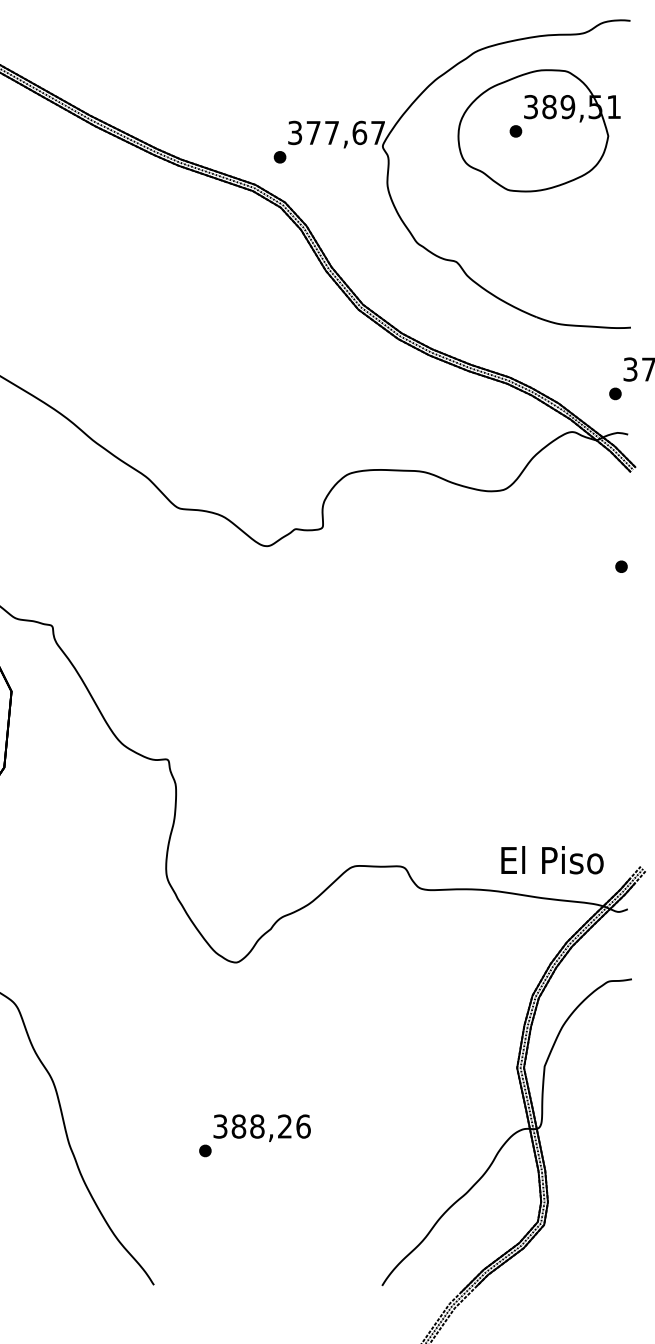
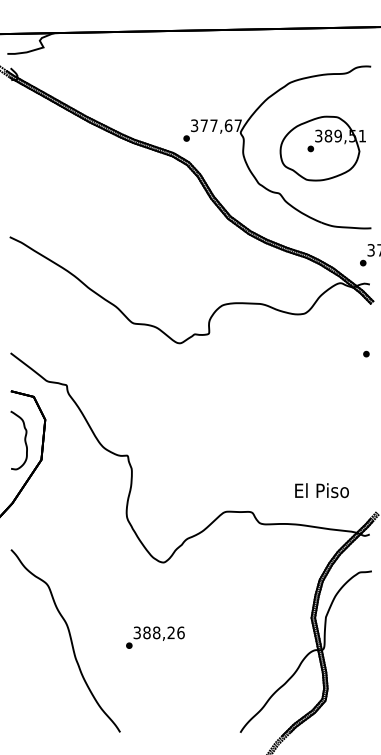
part: (538, 130) -> (322, 148), moved
text: (551, 859) -> (321, 490), moved
text: (255, 1135) -> (155, 637), moved

